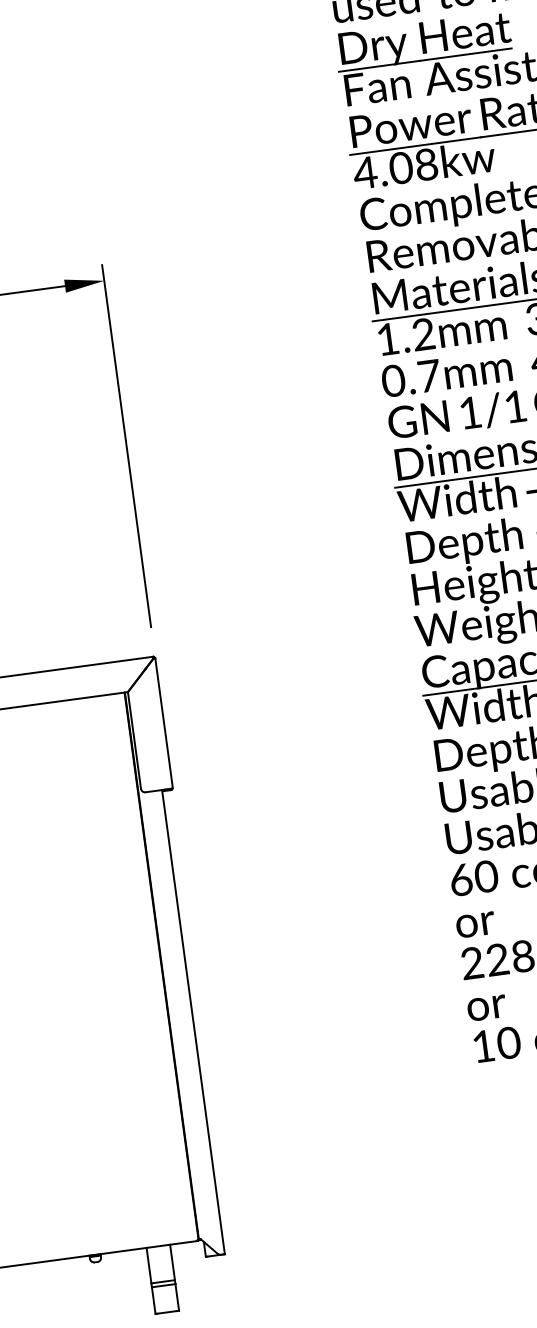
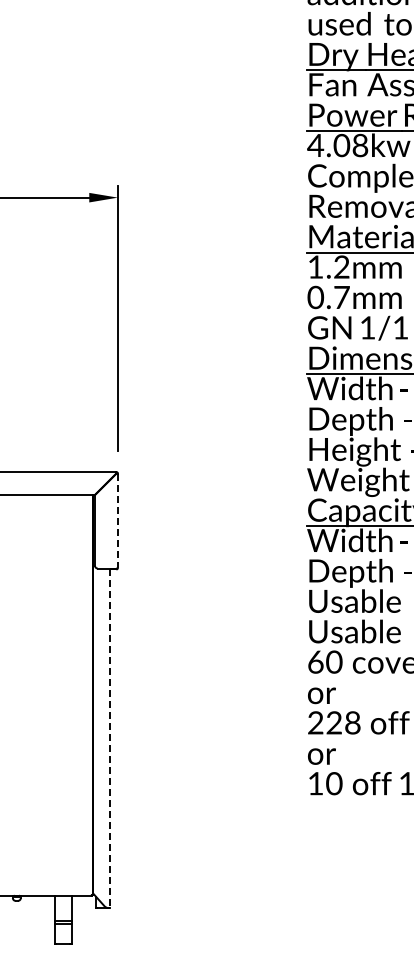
line: (163, 724) -> (117, 521), solid -> dashed
line: (194, 1022) -> (110, 738), solid -> dashed

